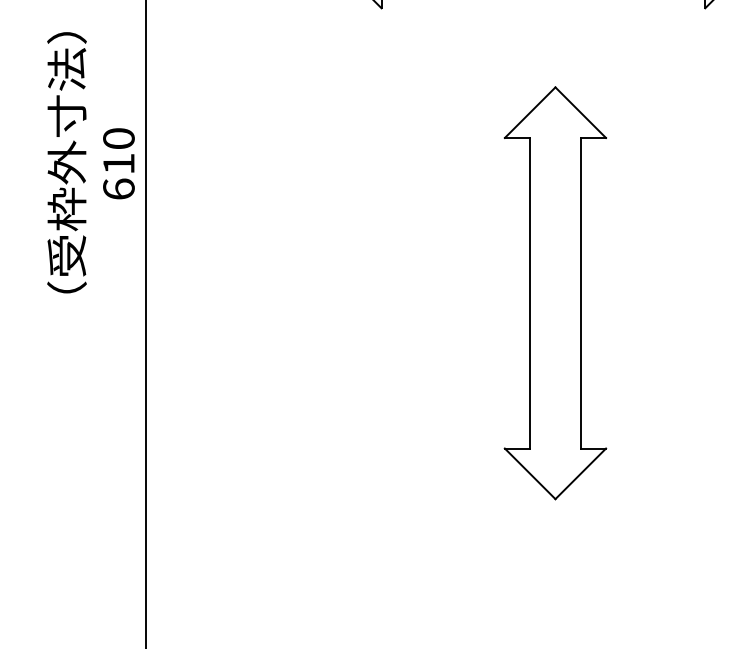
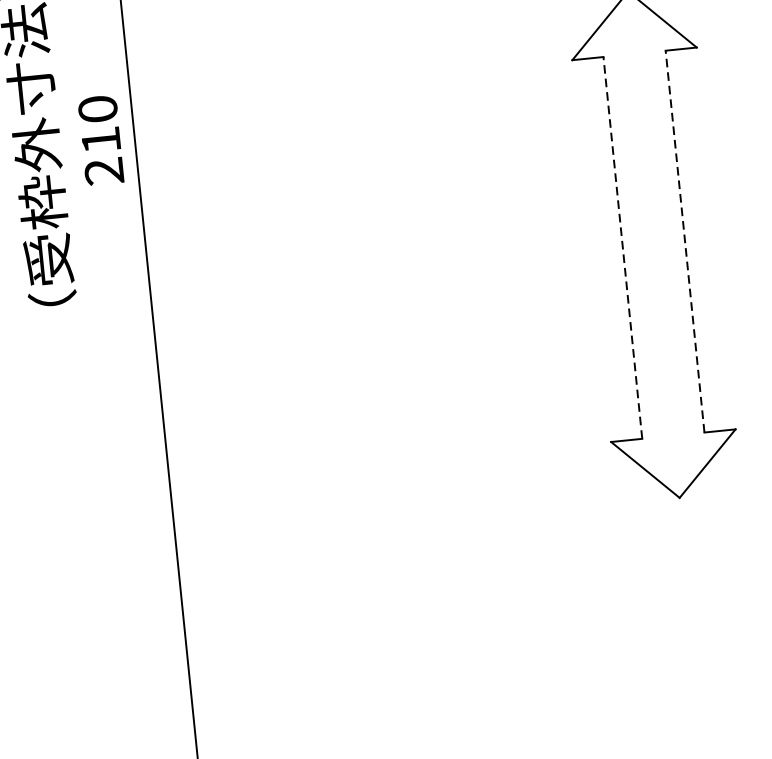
text: (118, 188) -> (103, 170), 610 -> 210
line: (530, 292) -> (623, 246), solid -> dashed
line: (580, 292) -> (684, 240), solid -> dashed

